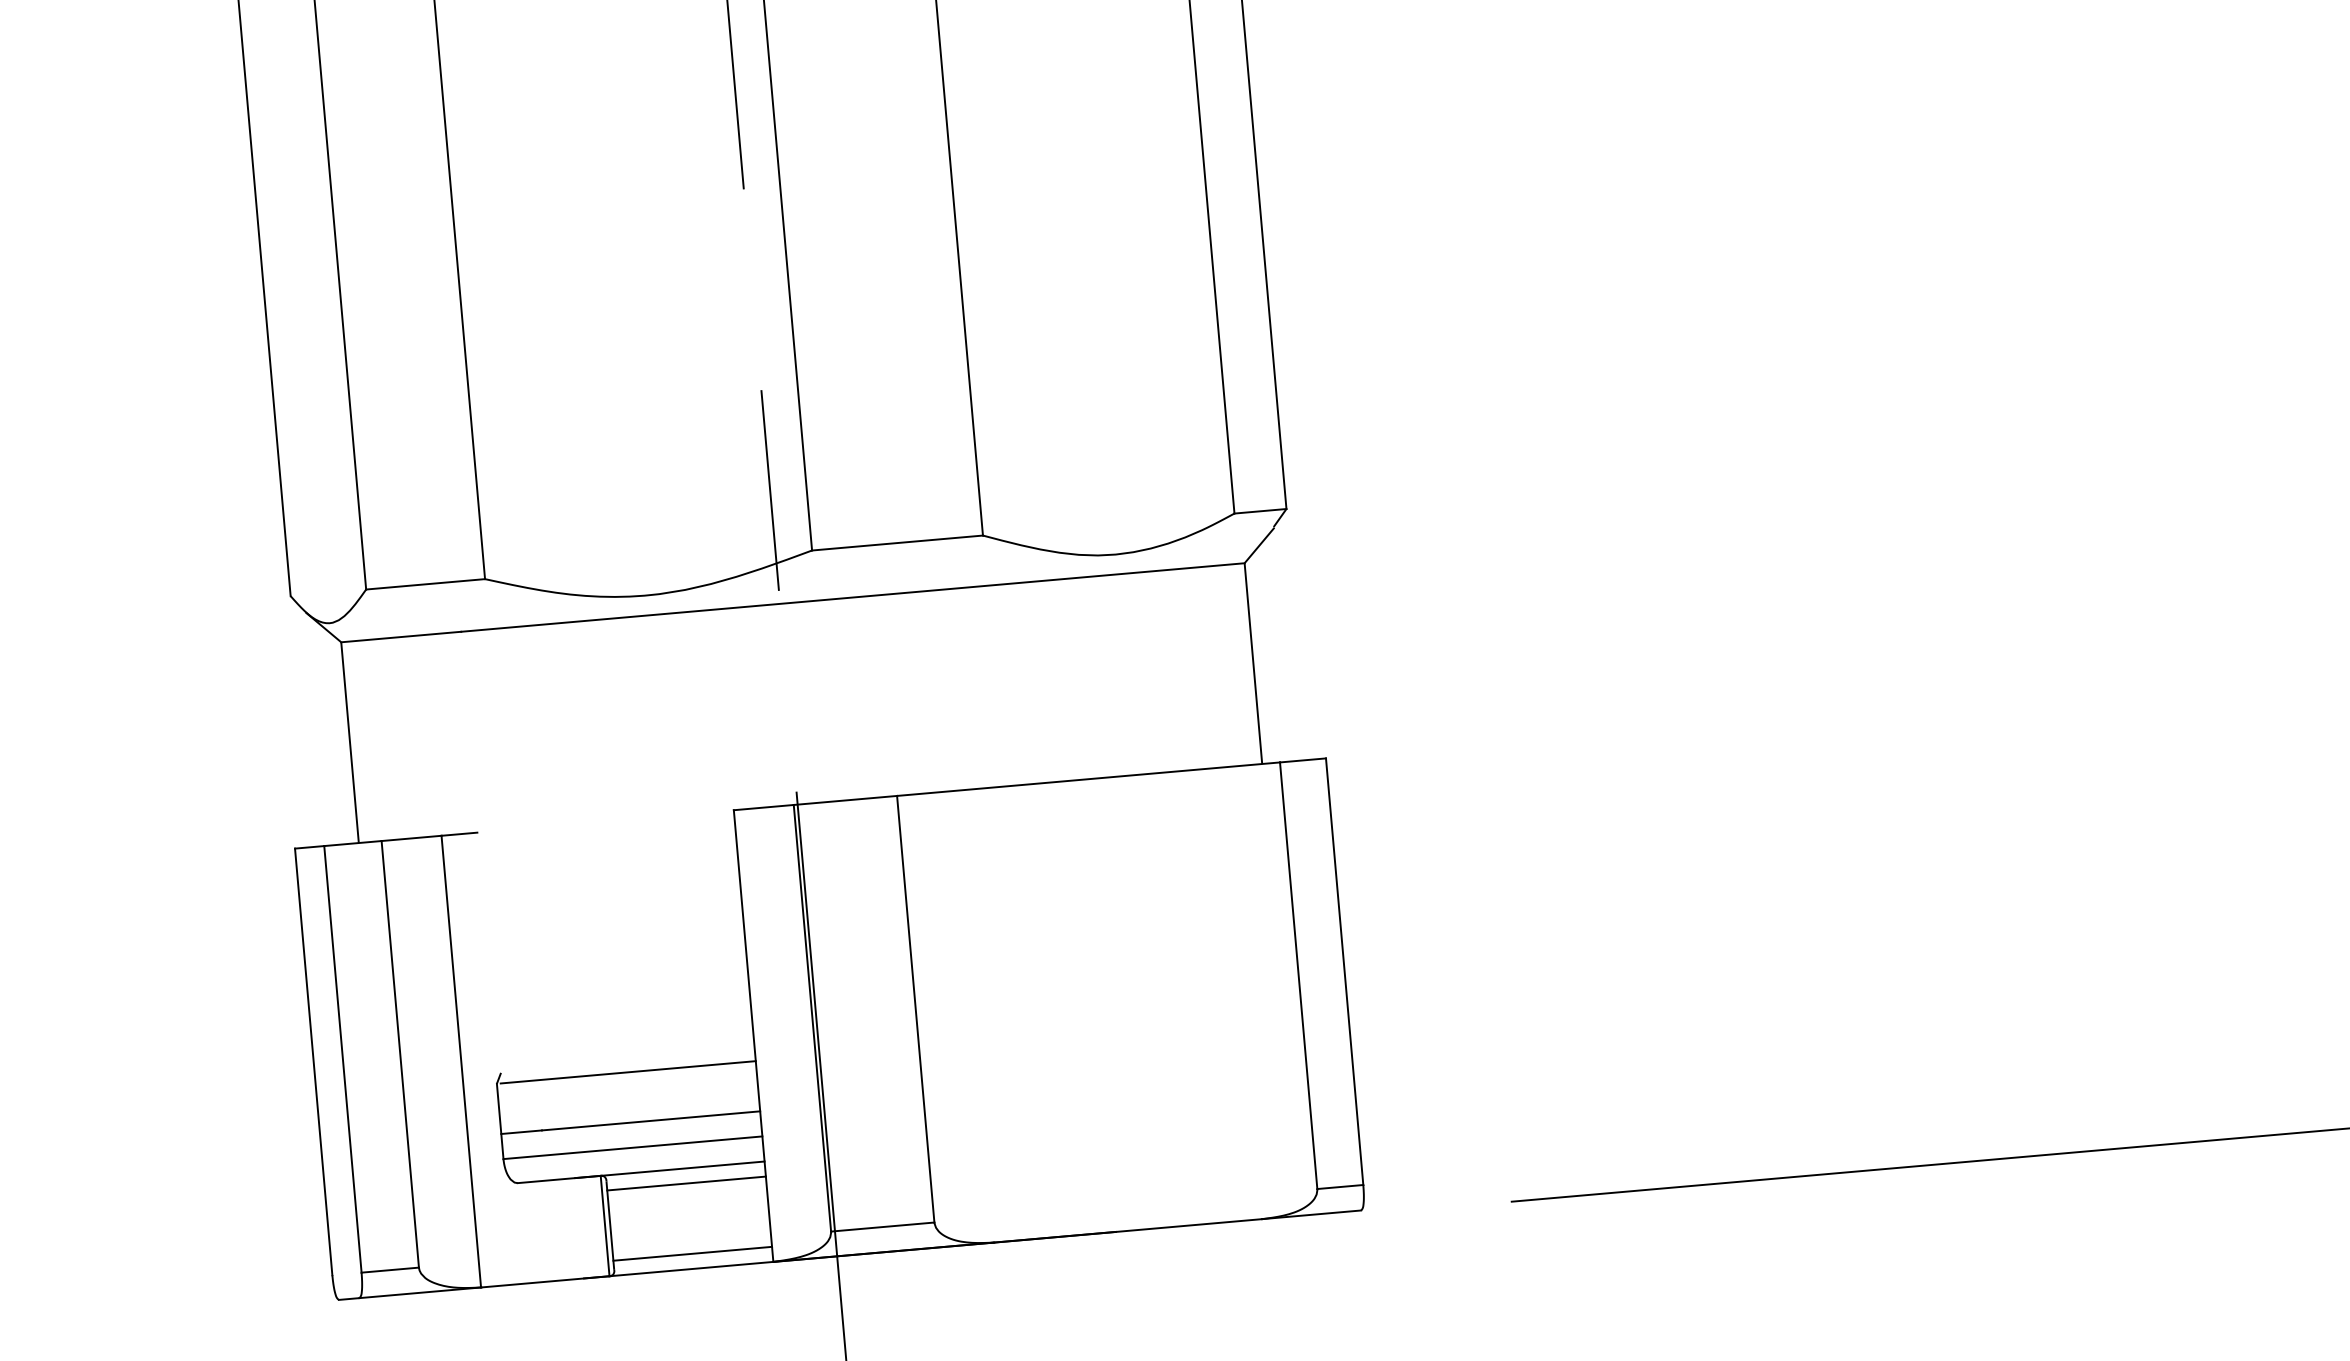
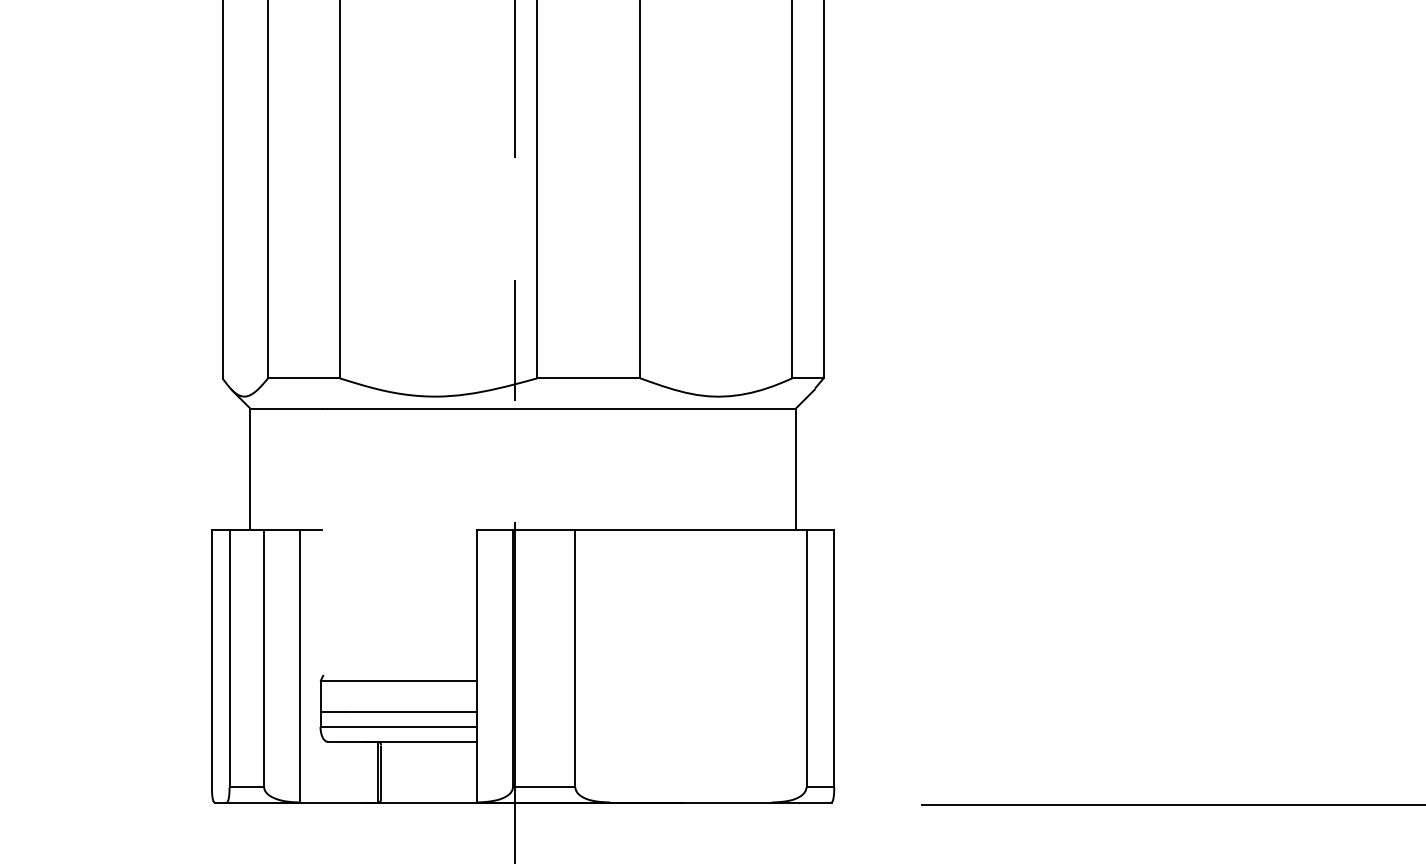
line: (685, 1184) -> (428, 751), removed
line: (692, 1253) -> (428, 793), removed

